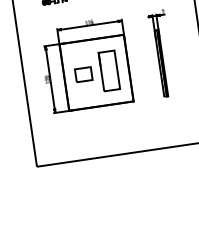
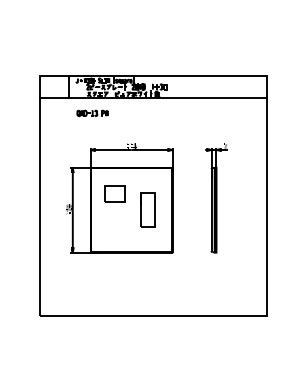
part: (109, 71) -> (147, 210), size x0.7
part: (83, 74) -> (114, 193), moved

